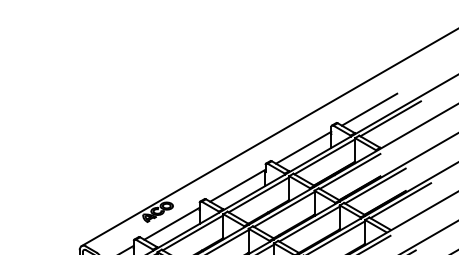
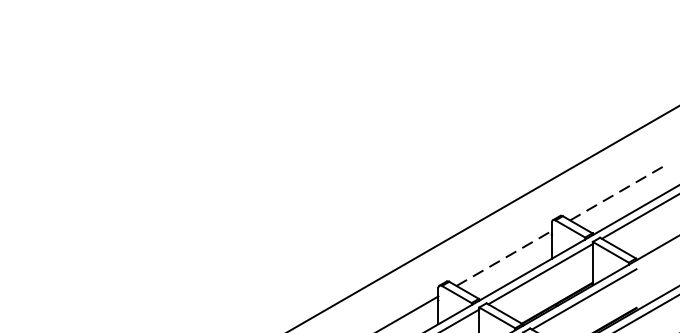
line: (369, 109) -> (617, 192), solid -> dashed
line: (303, 147) -> (503, 258), solid -> dashed

